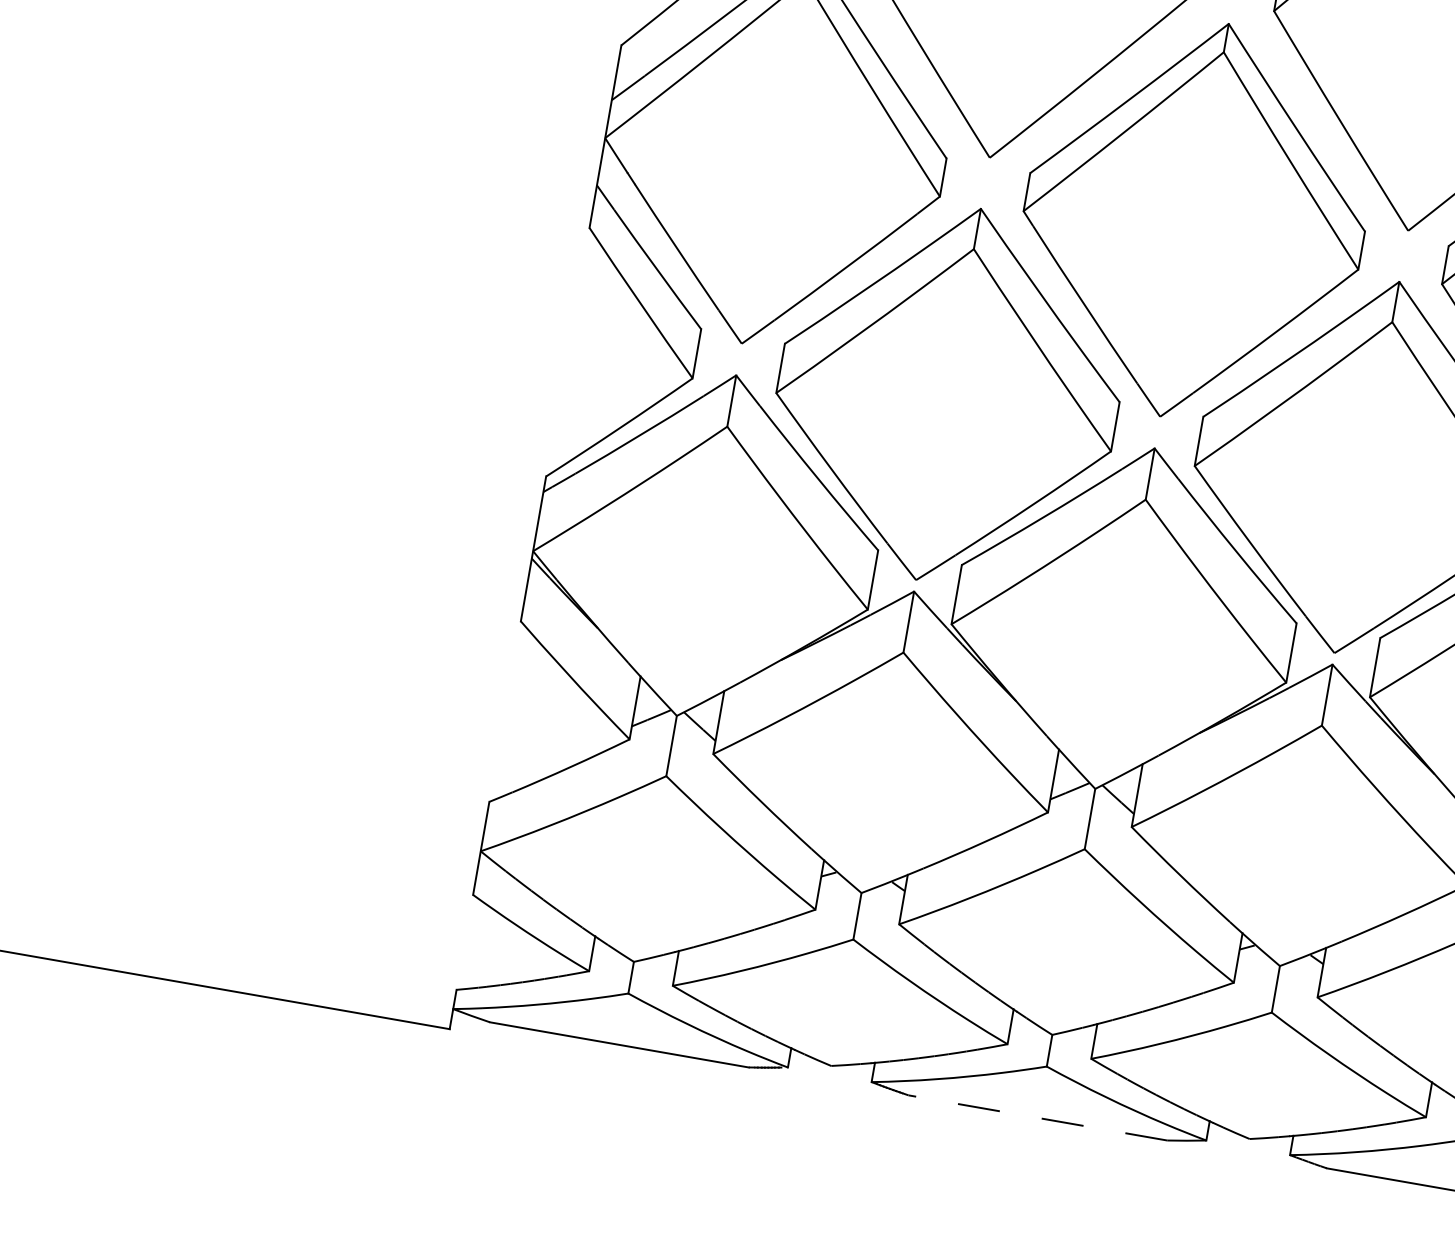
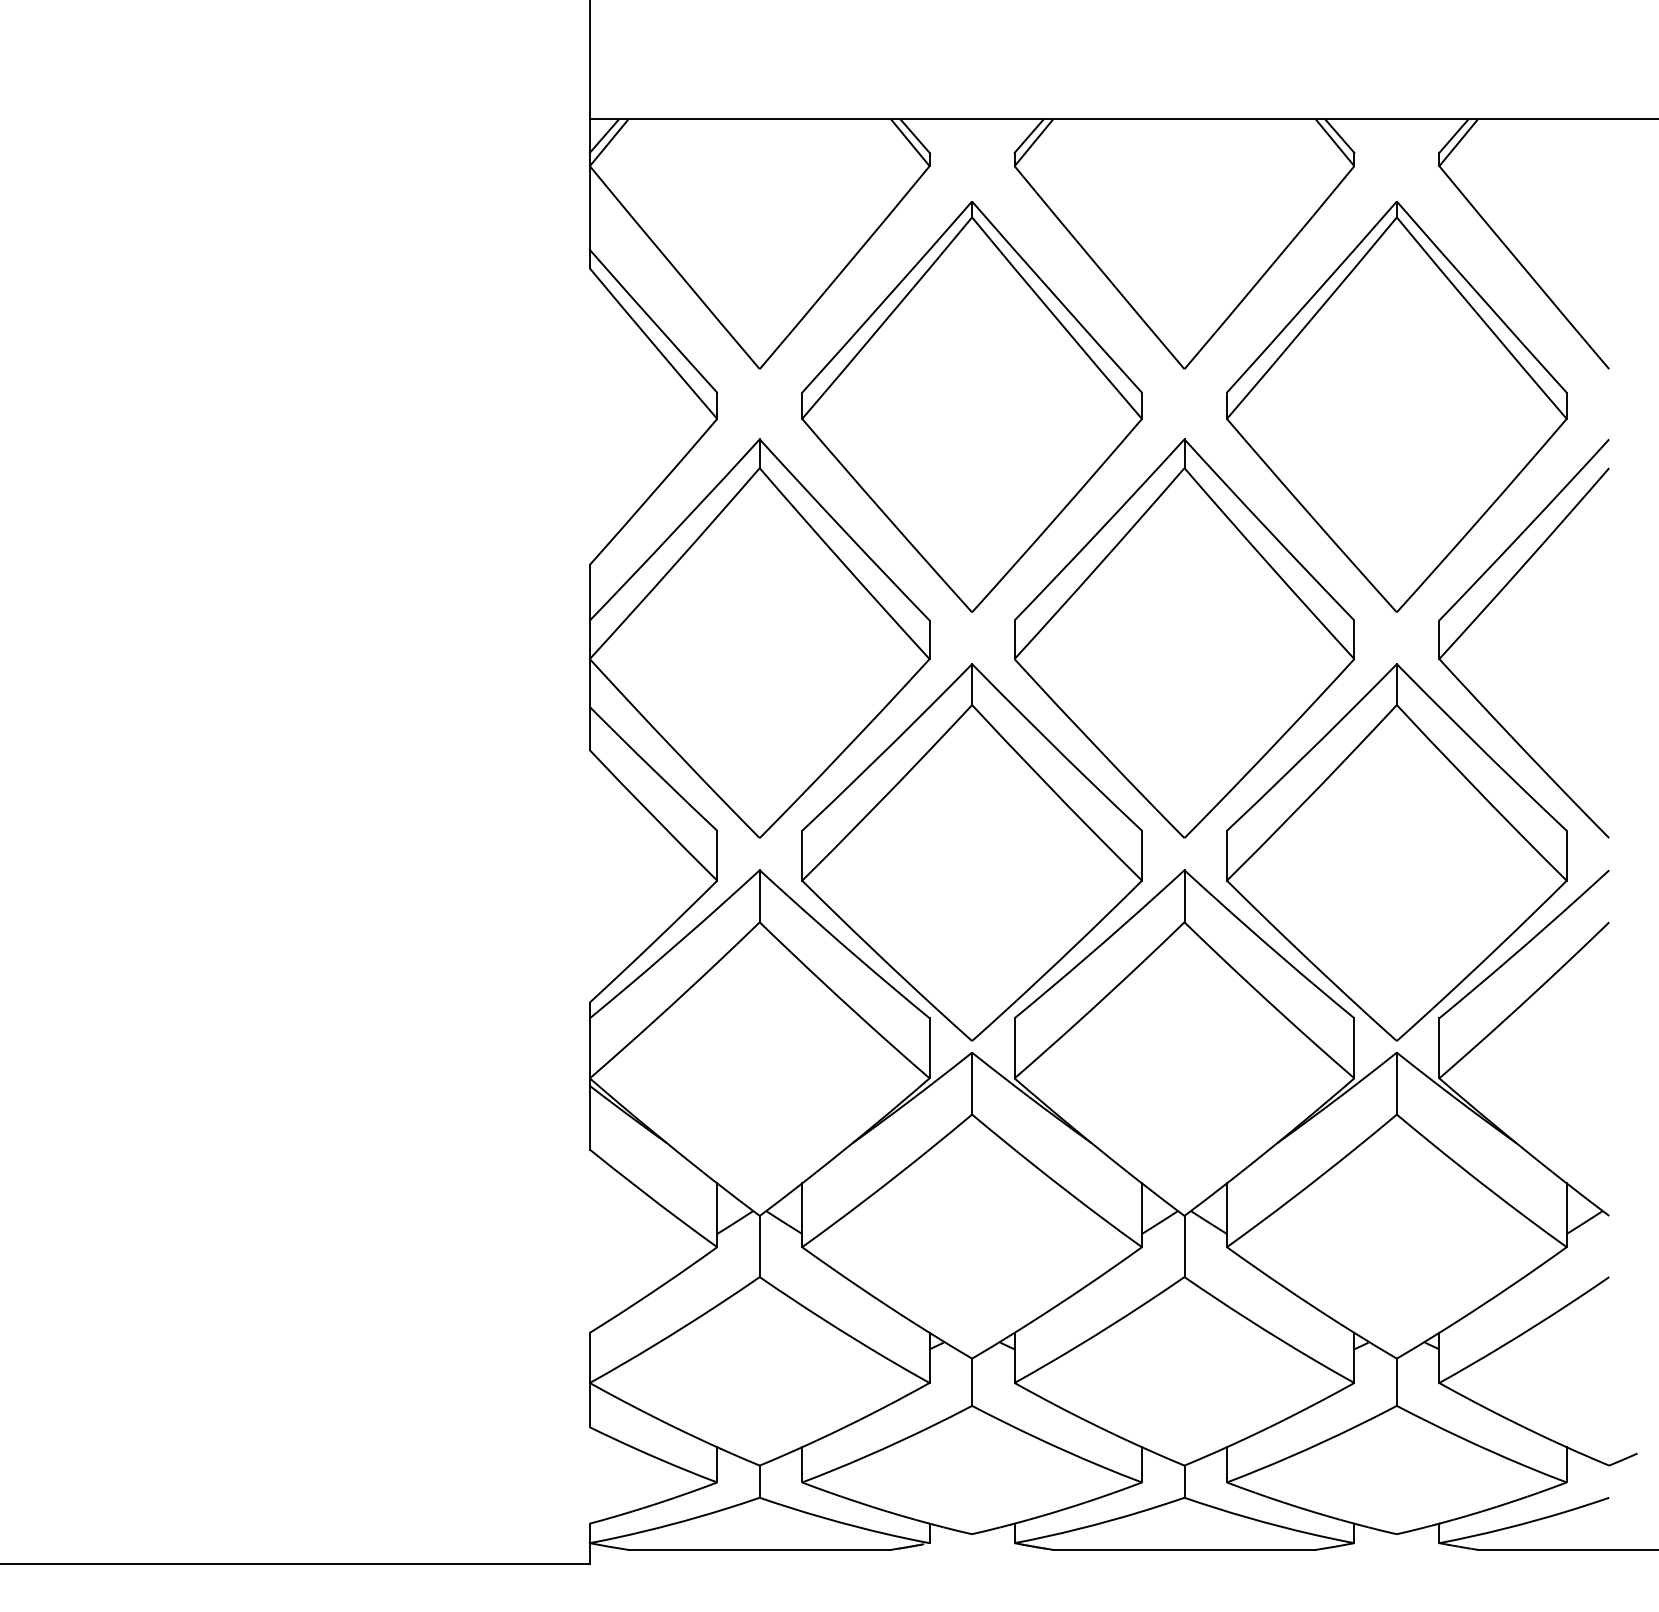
line: (1037, 1117) -> (1184, 1549), dashed -> solid

